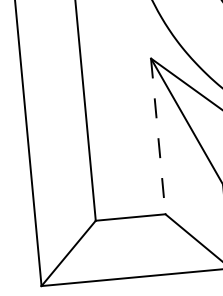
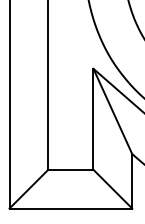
line: (158, 136) -> (93, 119), dashed -> solid

